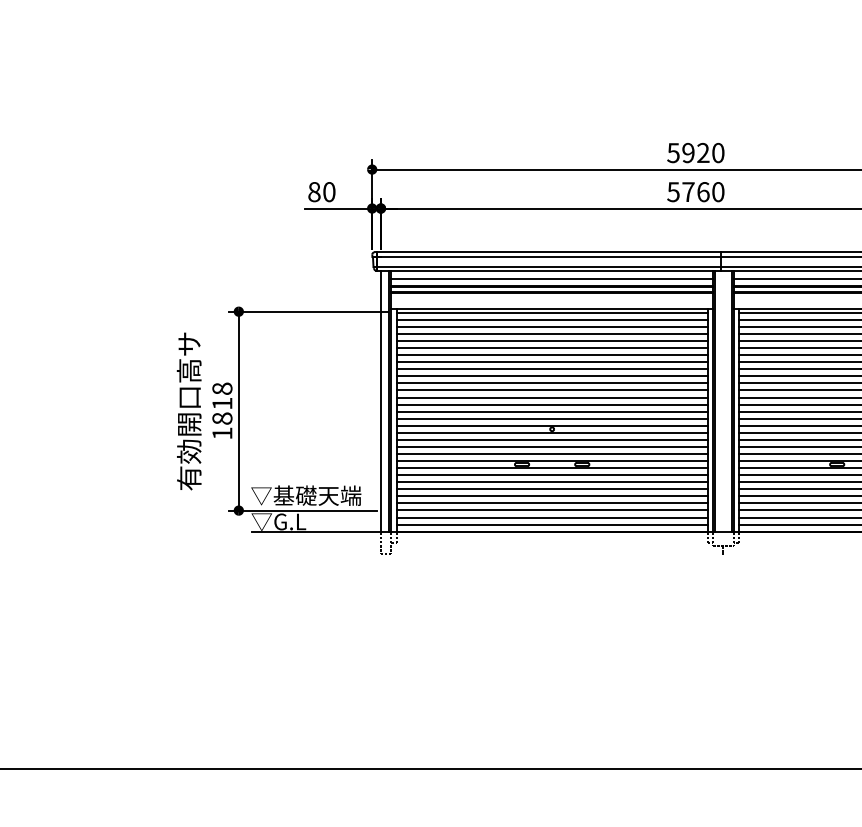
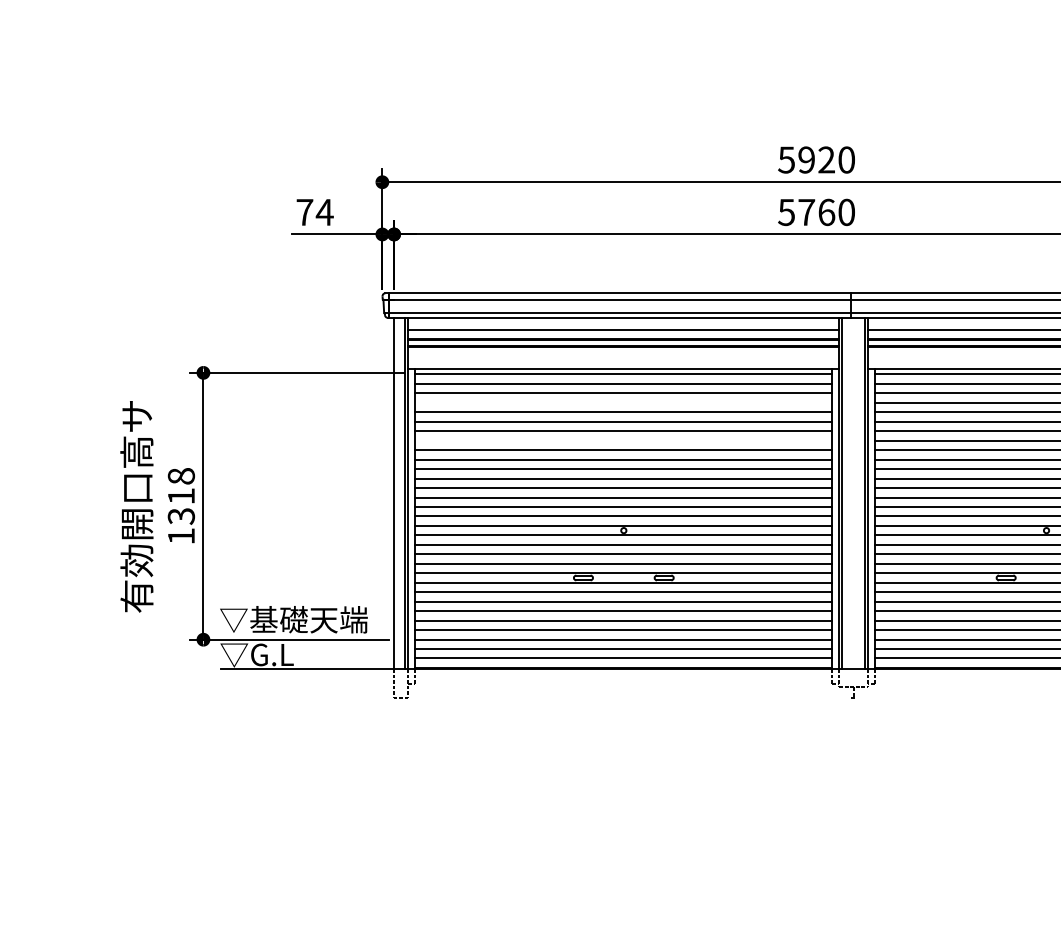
text: (321, 192) -> (314, 212), 80 -> 74
line: (551, 334) -> (622, 403), removed
line: (551, 362) -> (622, 441), removed
text: (222, 418) -> (181, 516), 1818 -> 1318

